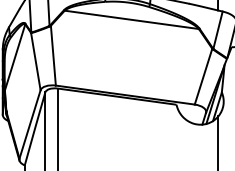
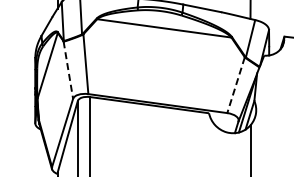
line: (35, 61) -> (68, 70), solid -> dashed
line: (202, 76) -> (235, 85), solid -> dashed

